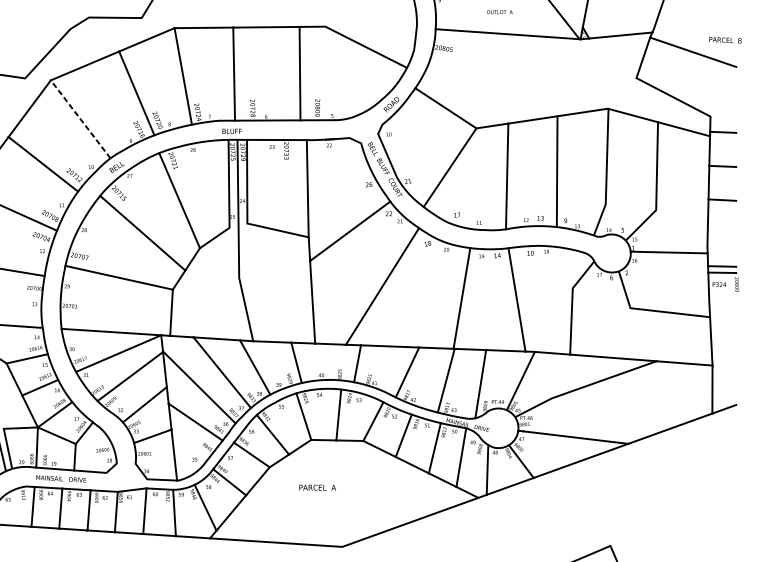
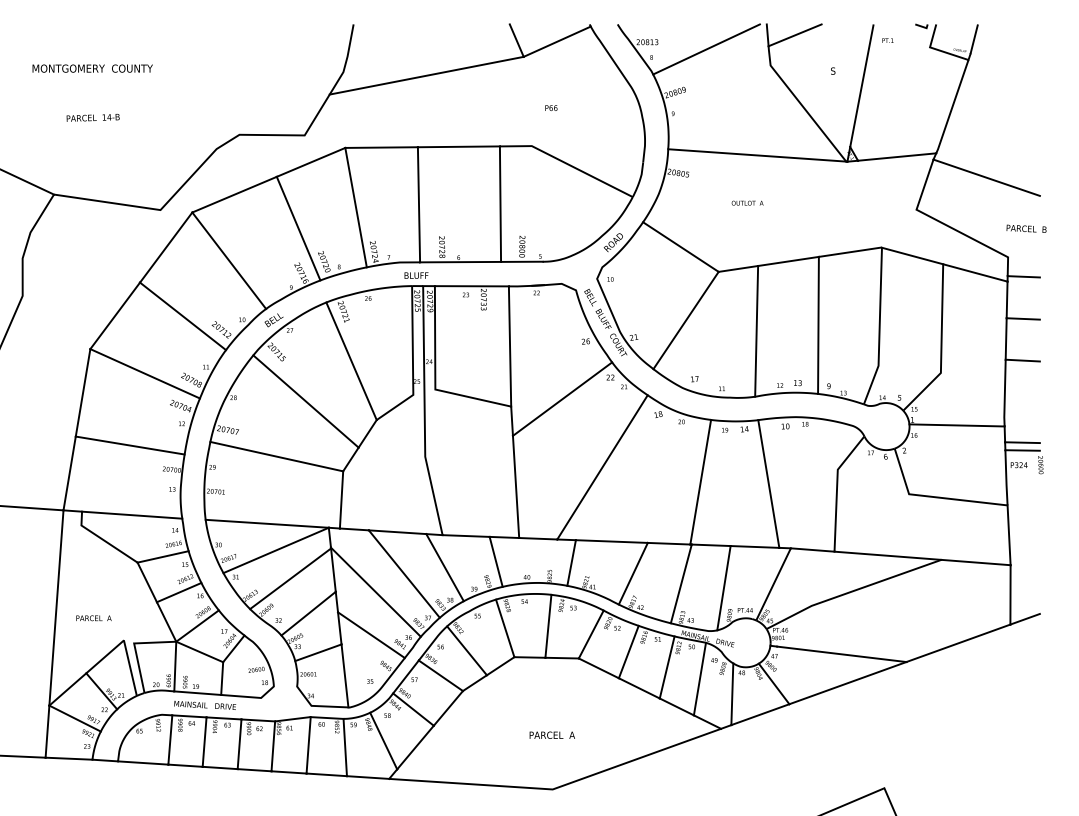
text: (499, 11) -> (747, 202), moved
text: (725, 39) -> (1026, 228), moved
line: (80, 119) -> (229, 260), dashed -> solid
text: (317, 487) -> (551, 734), moved

